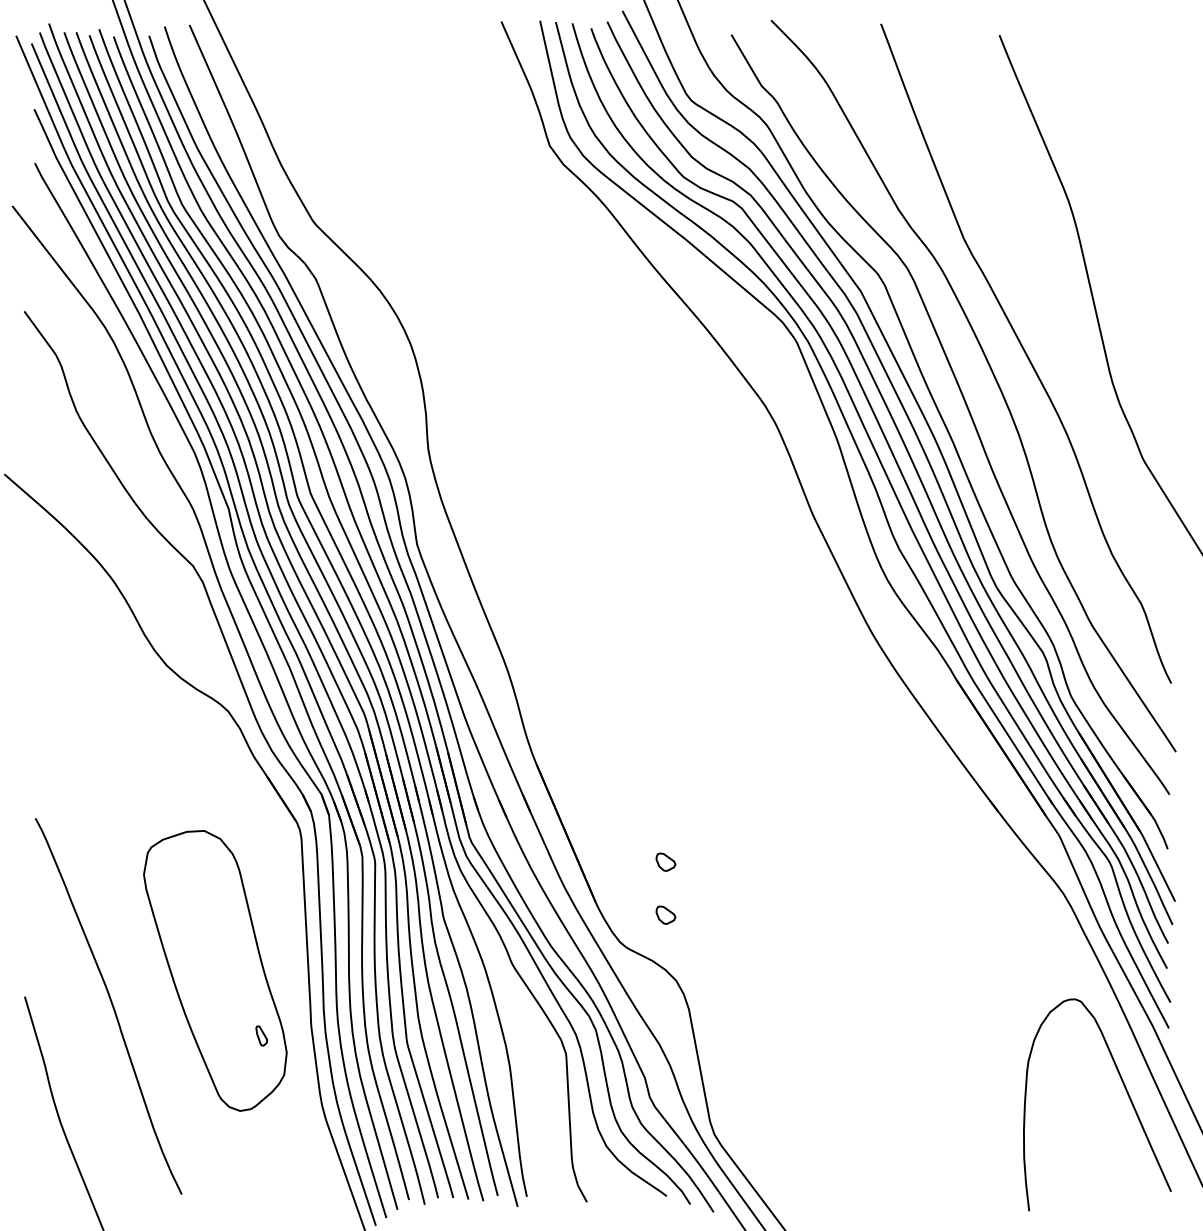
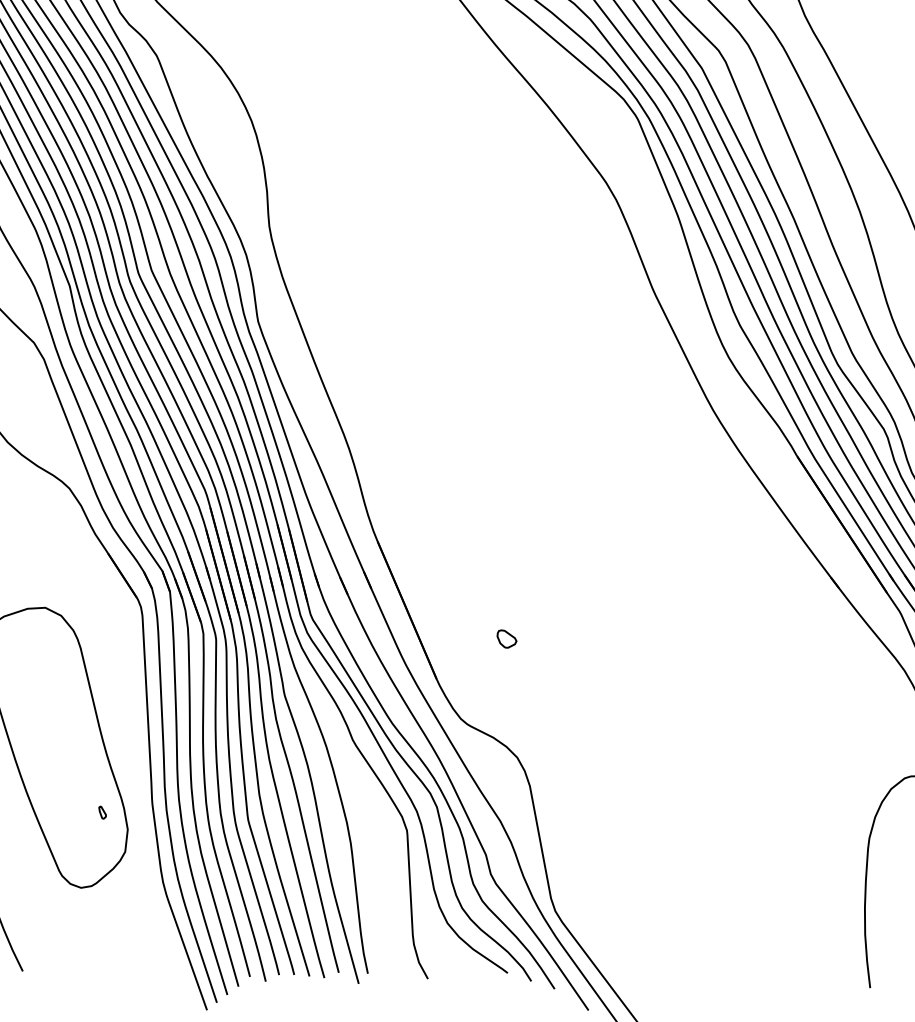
part: (665, 914) -> (506, 691), removed
part: (261, 1035) -> (102, 812), size x0.62

